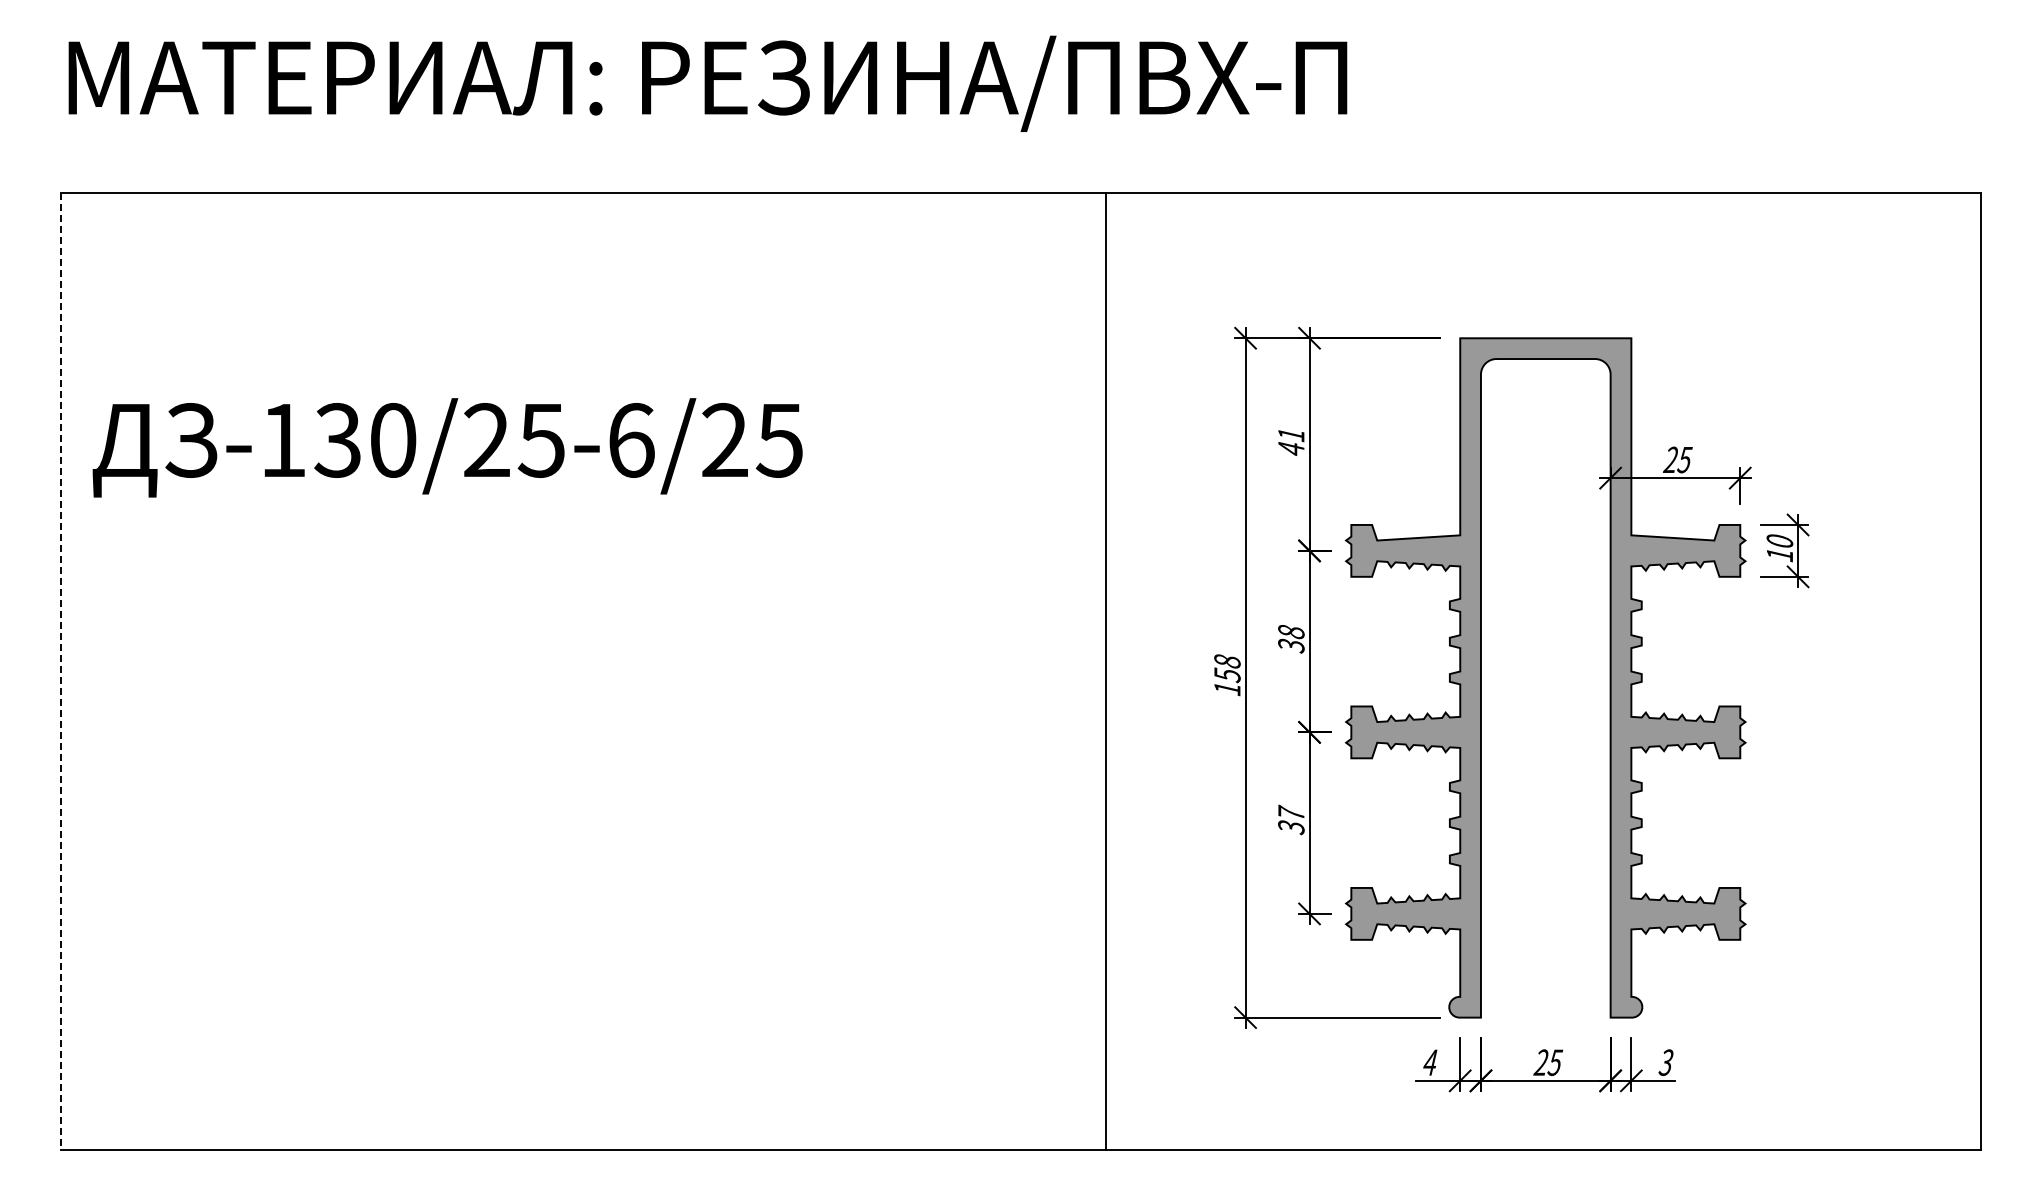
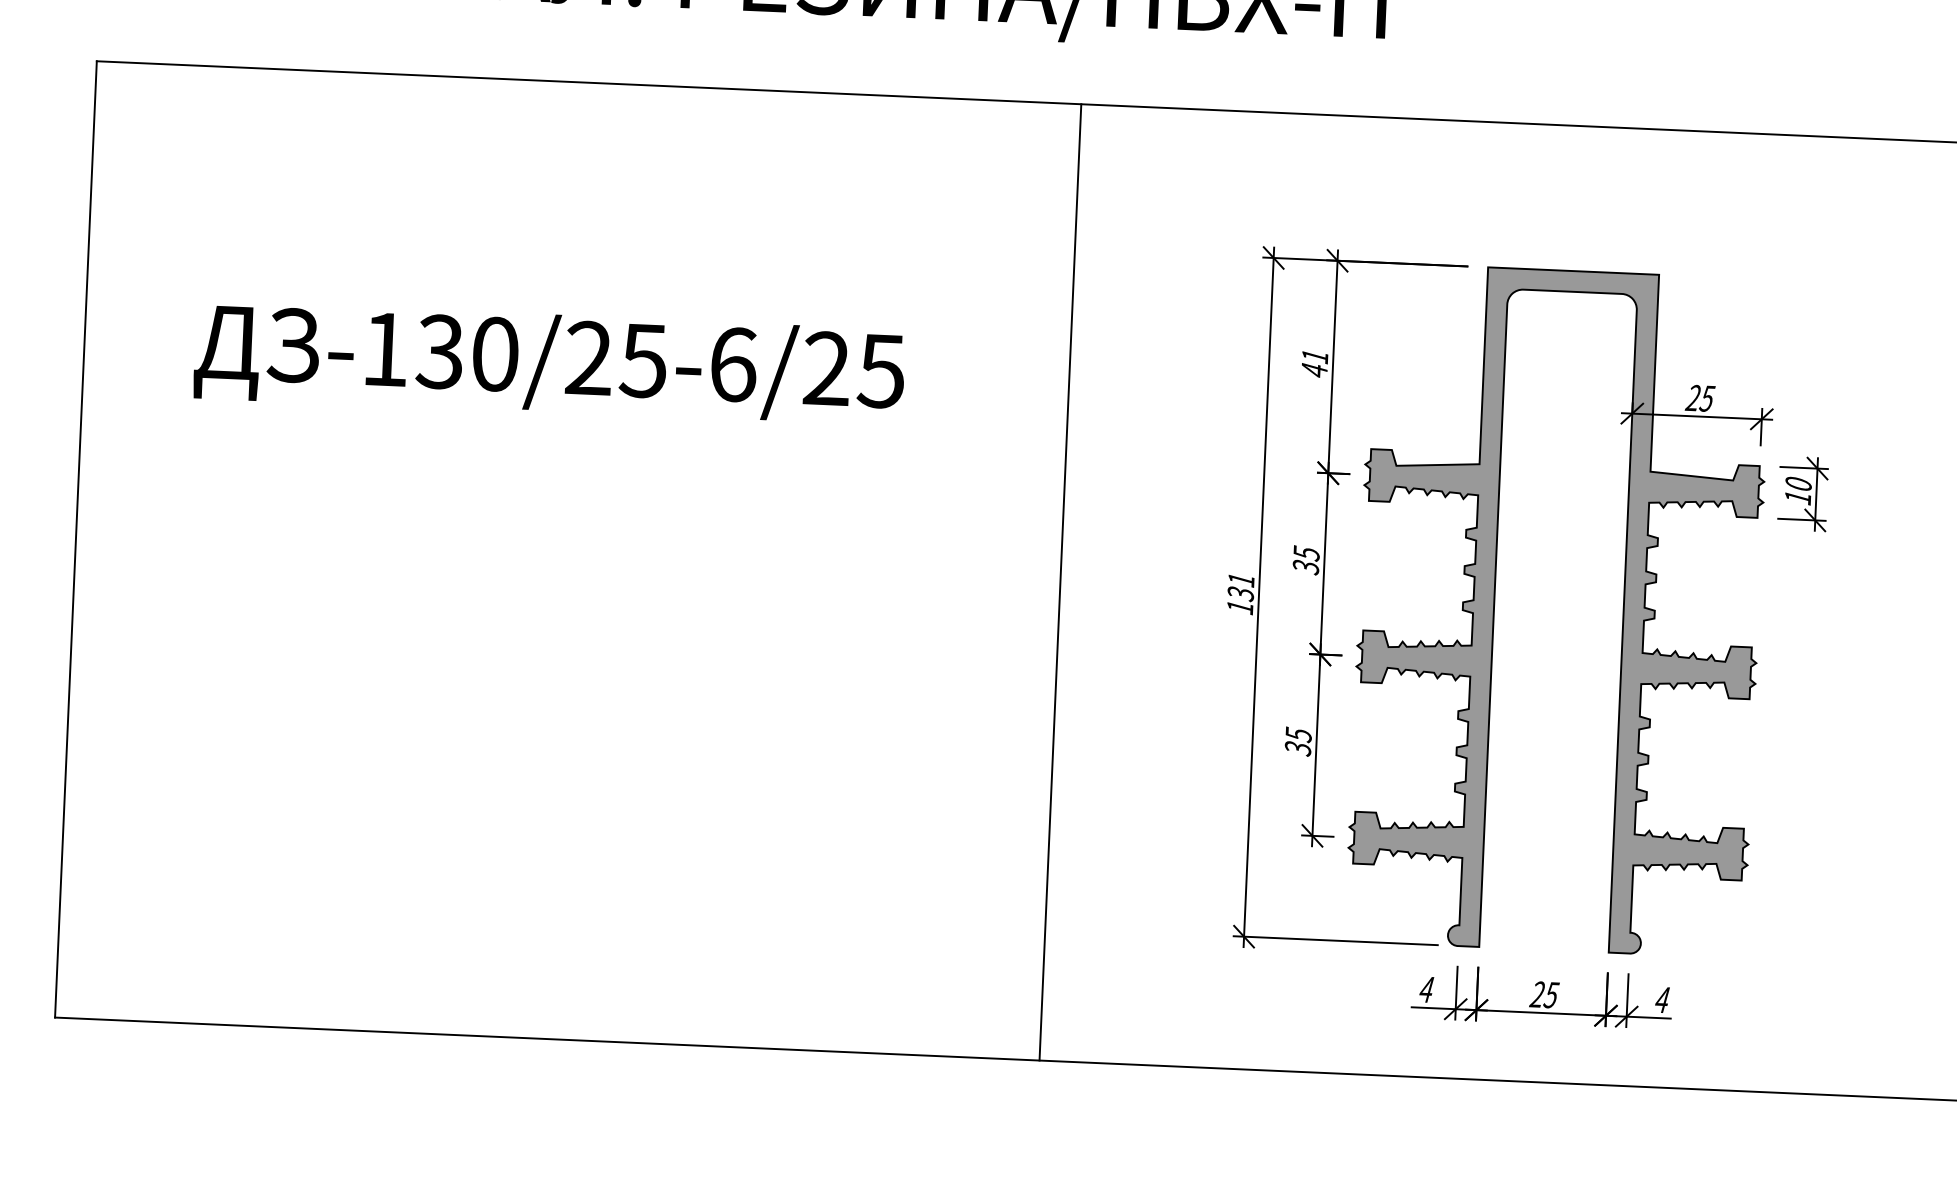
text: (447, 447) -> (549, 363), moved
text: (1291, 632) -> (1306, 553), 38 -> 35
text: (1227, 668) -> (1241, 587), 158 -> 131
line: (61, 671) -> (76, 539), dashed -> solid
line: (1105, 671) -> (1060, 582), moved
text: (1291, 812) -> (1298, 733), 37 -> 35
text: (1665, 1062) -> (1661, 999), 3 -> 4

